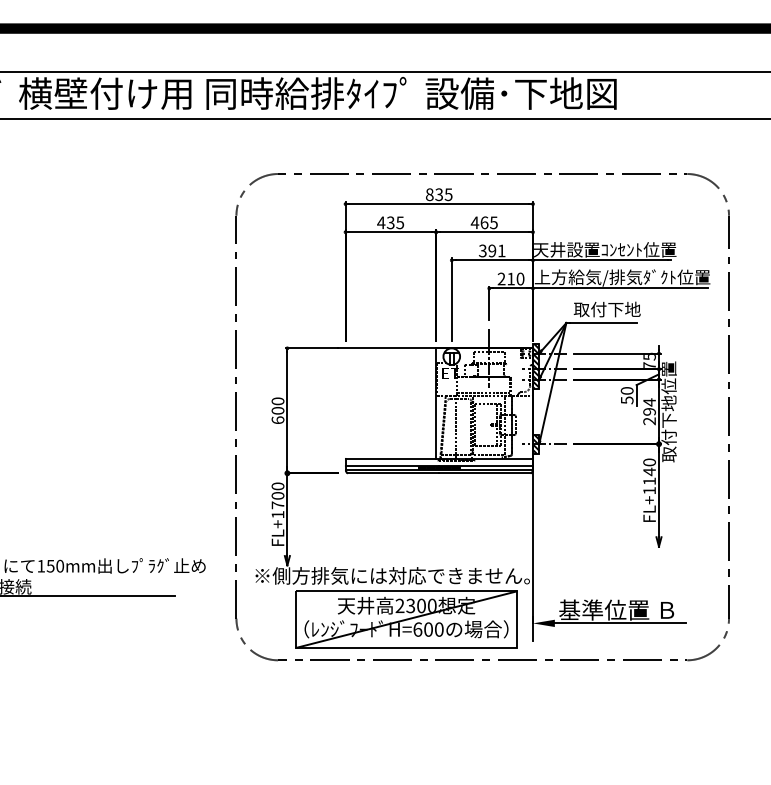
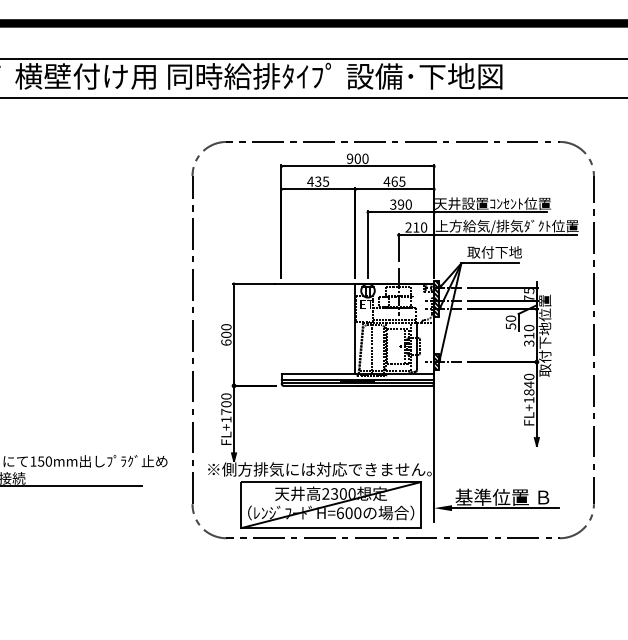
text: (438, 194) -> (357, 158), 835 -> 900
text: (501, 250) -> (408, 204), 391 -> 390
text: (649, 411) -> (529, 335), 294 -> 310
text: (649, 481) -> (529, 392), FL+1140 -> FL+1840

